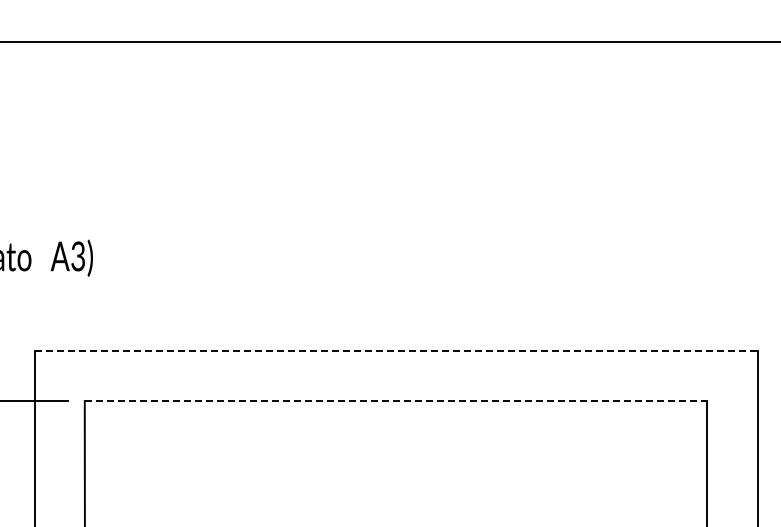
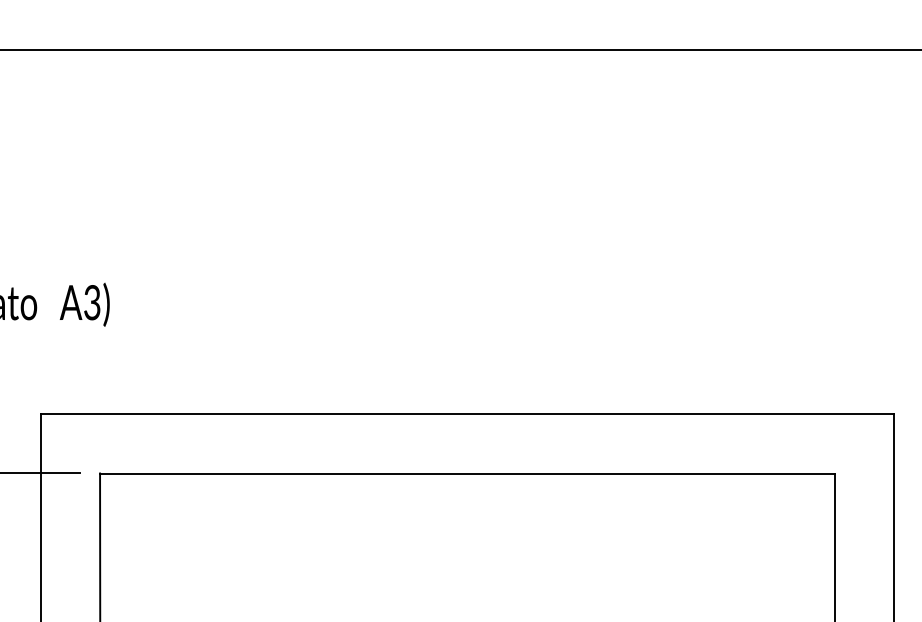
line: (396, 350) -> (468, 413), dashed -> solid
line: (396, 401) -> (468, 473), dashed -> solid

